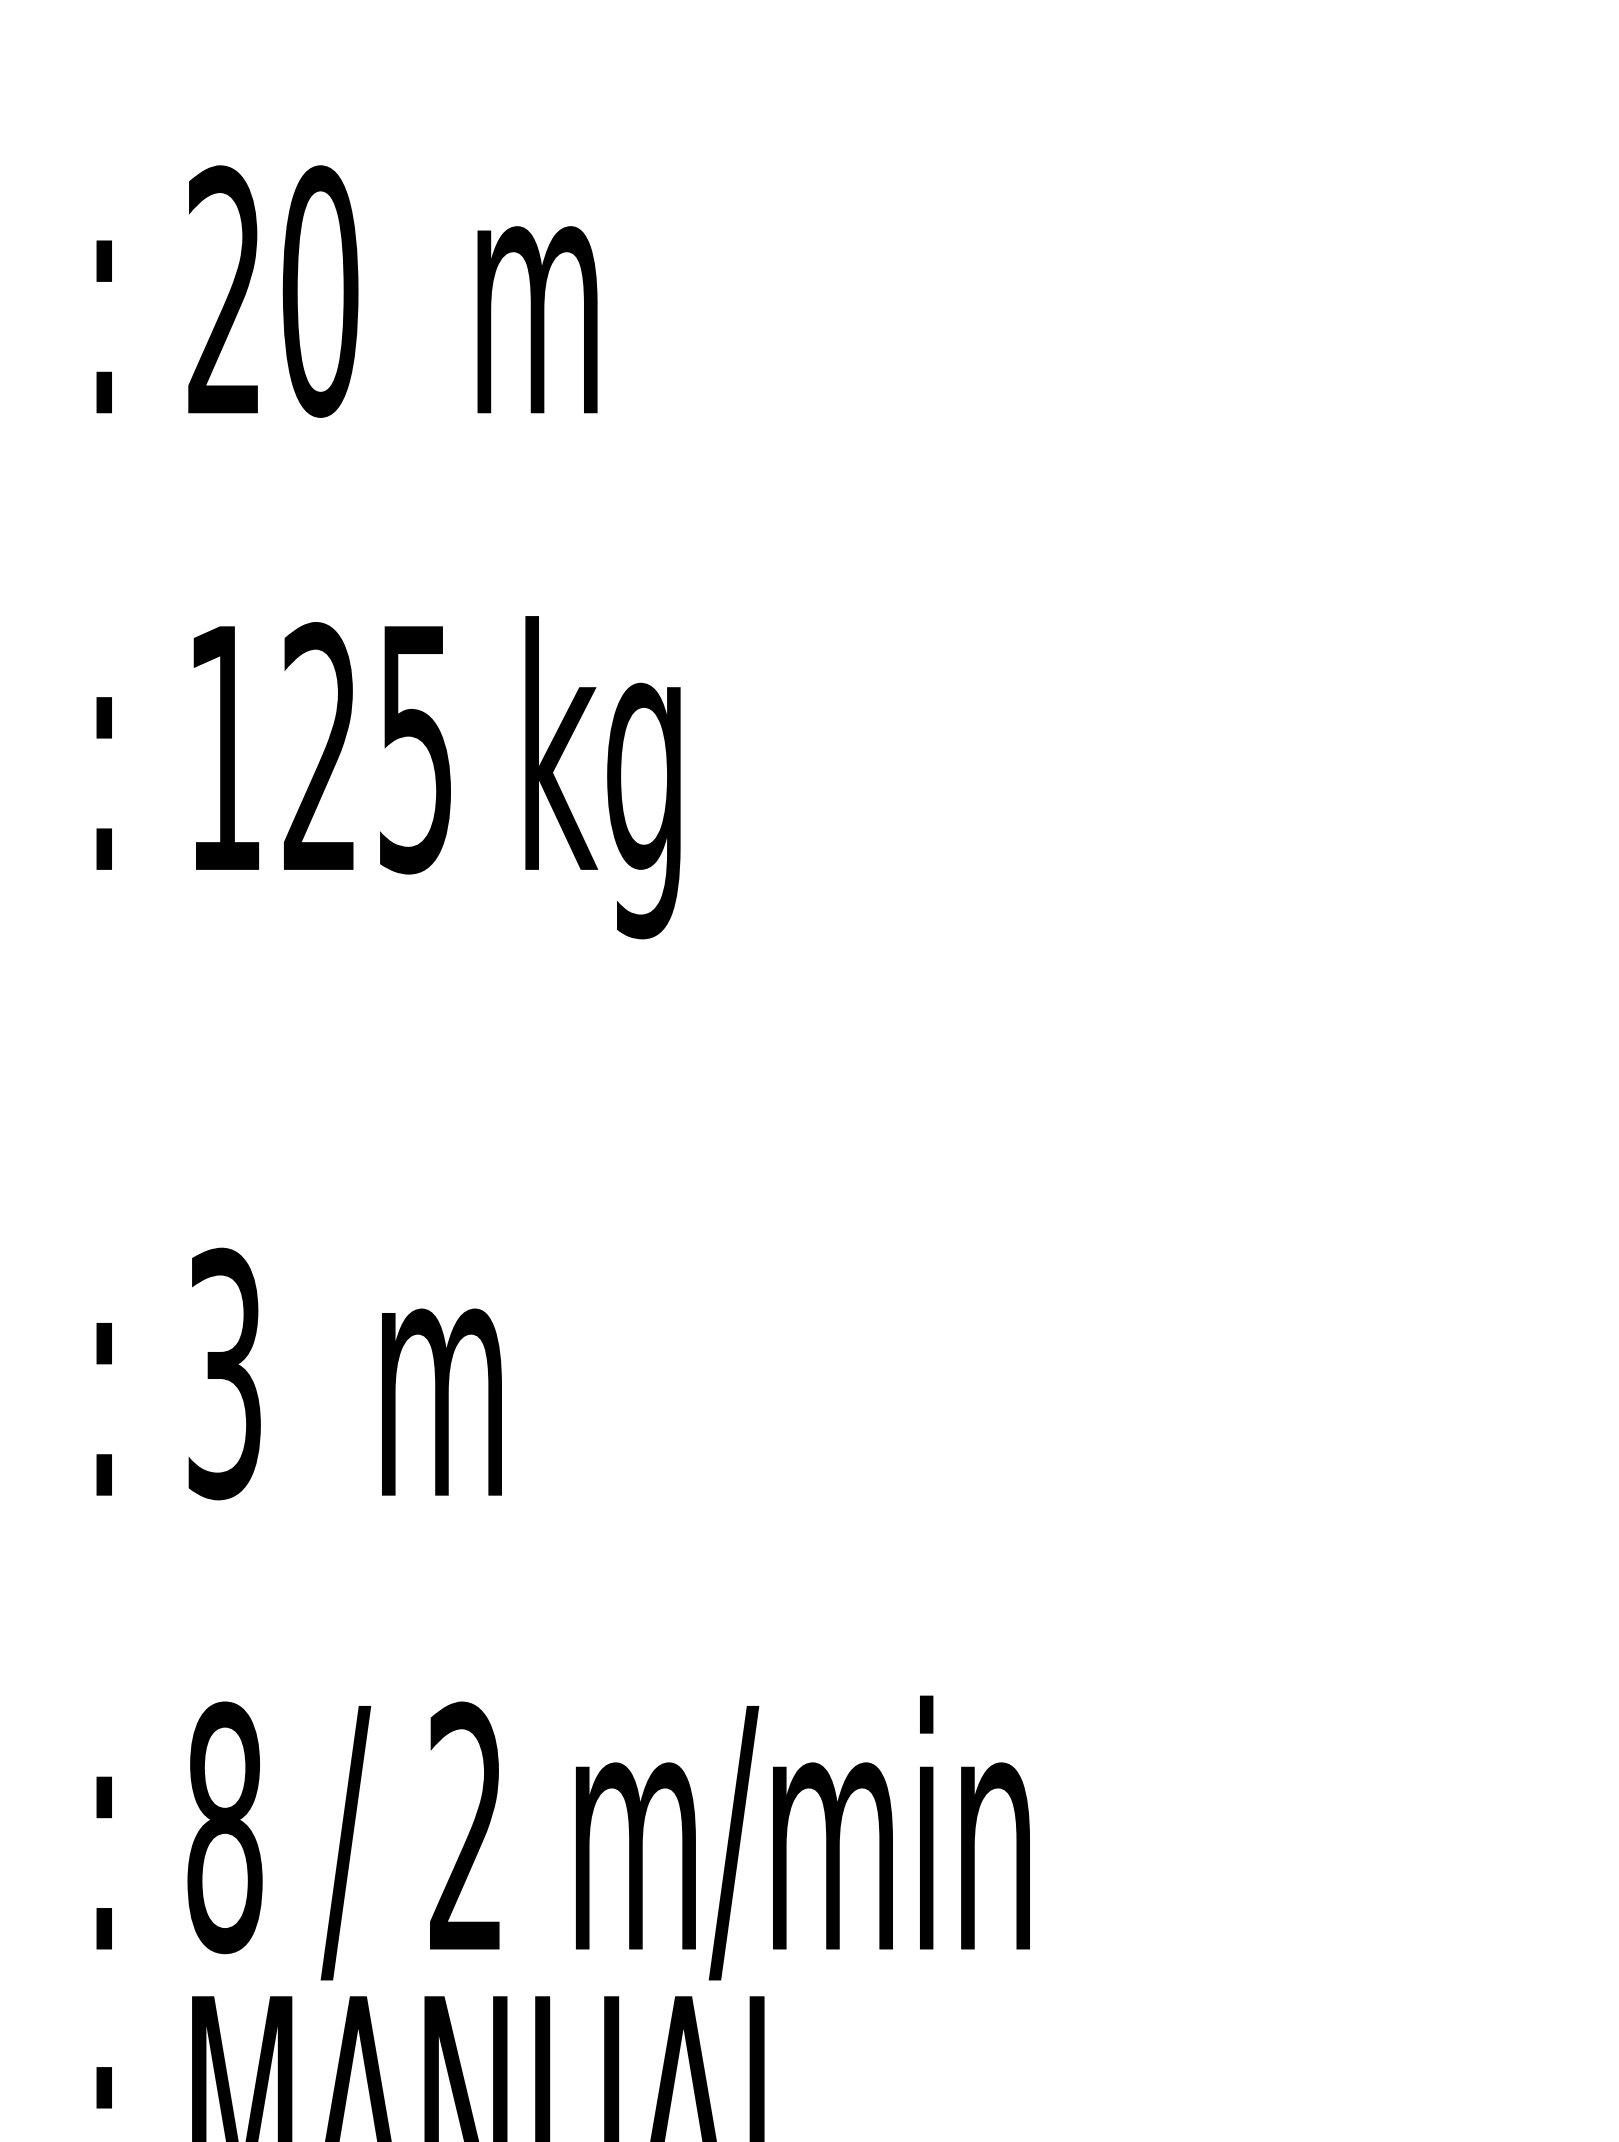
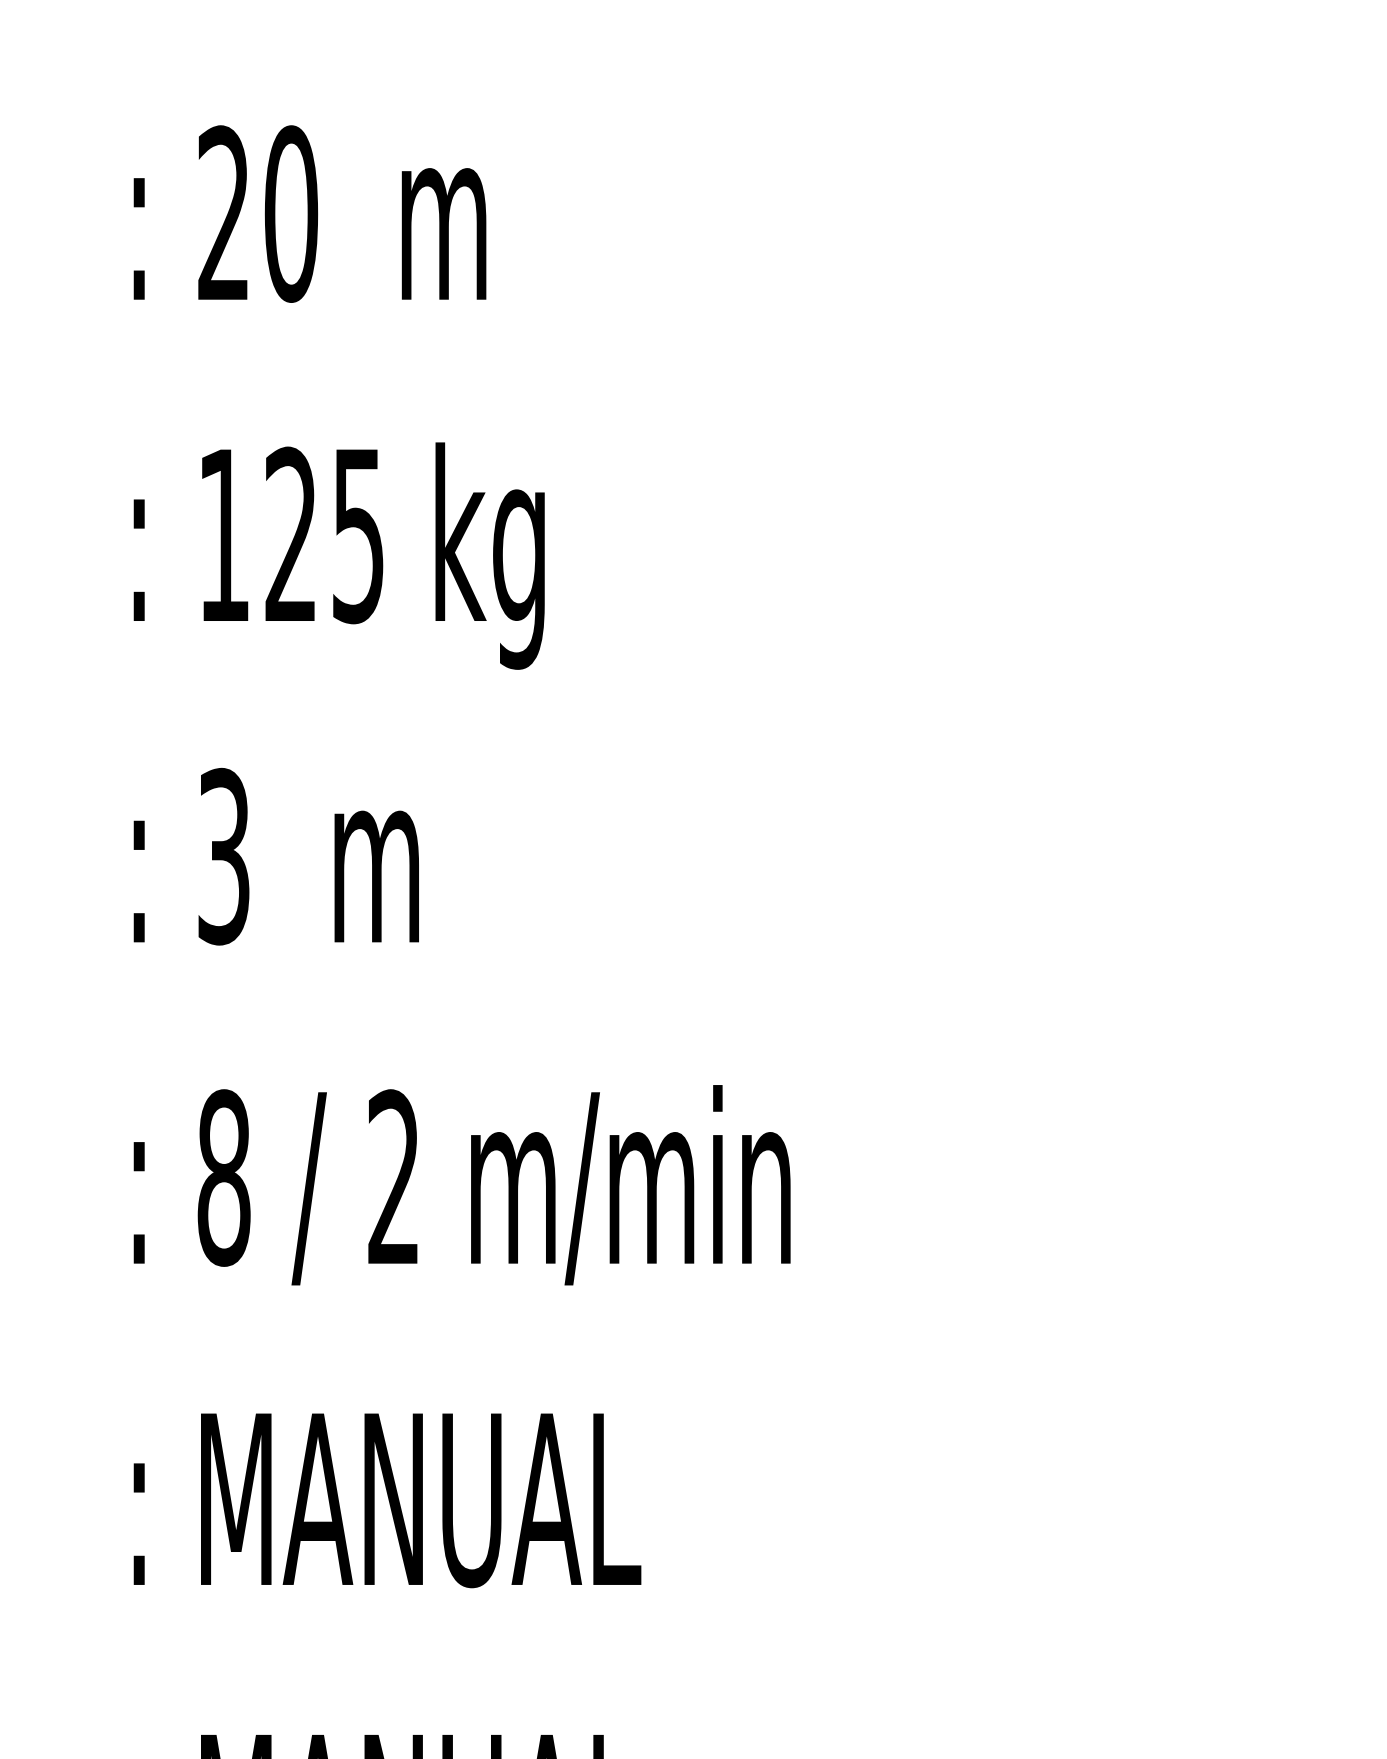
text: (297, 1373) -> (275, 856), moved
text: (562, 1838) -> (461, 1185), moved

